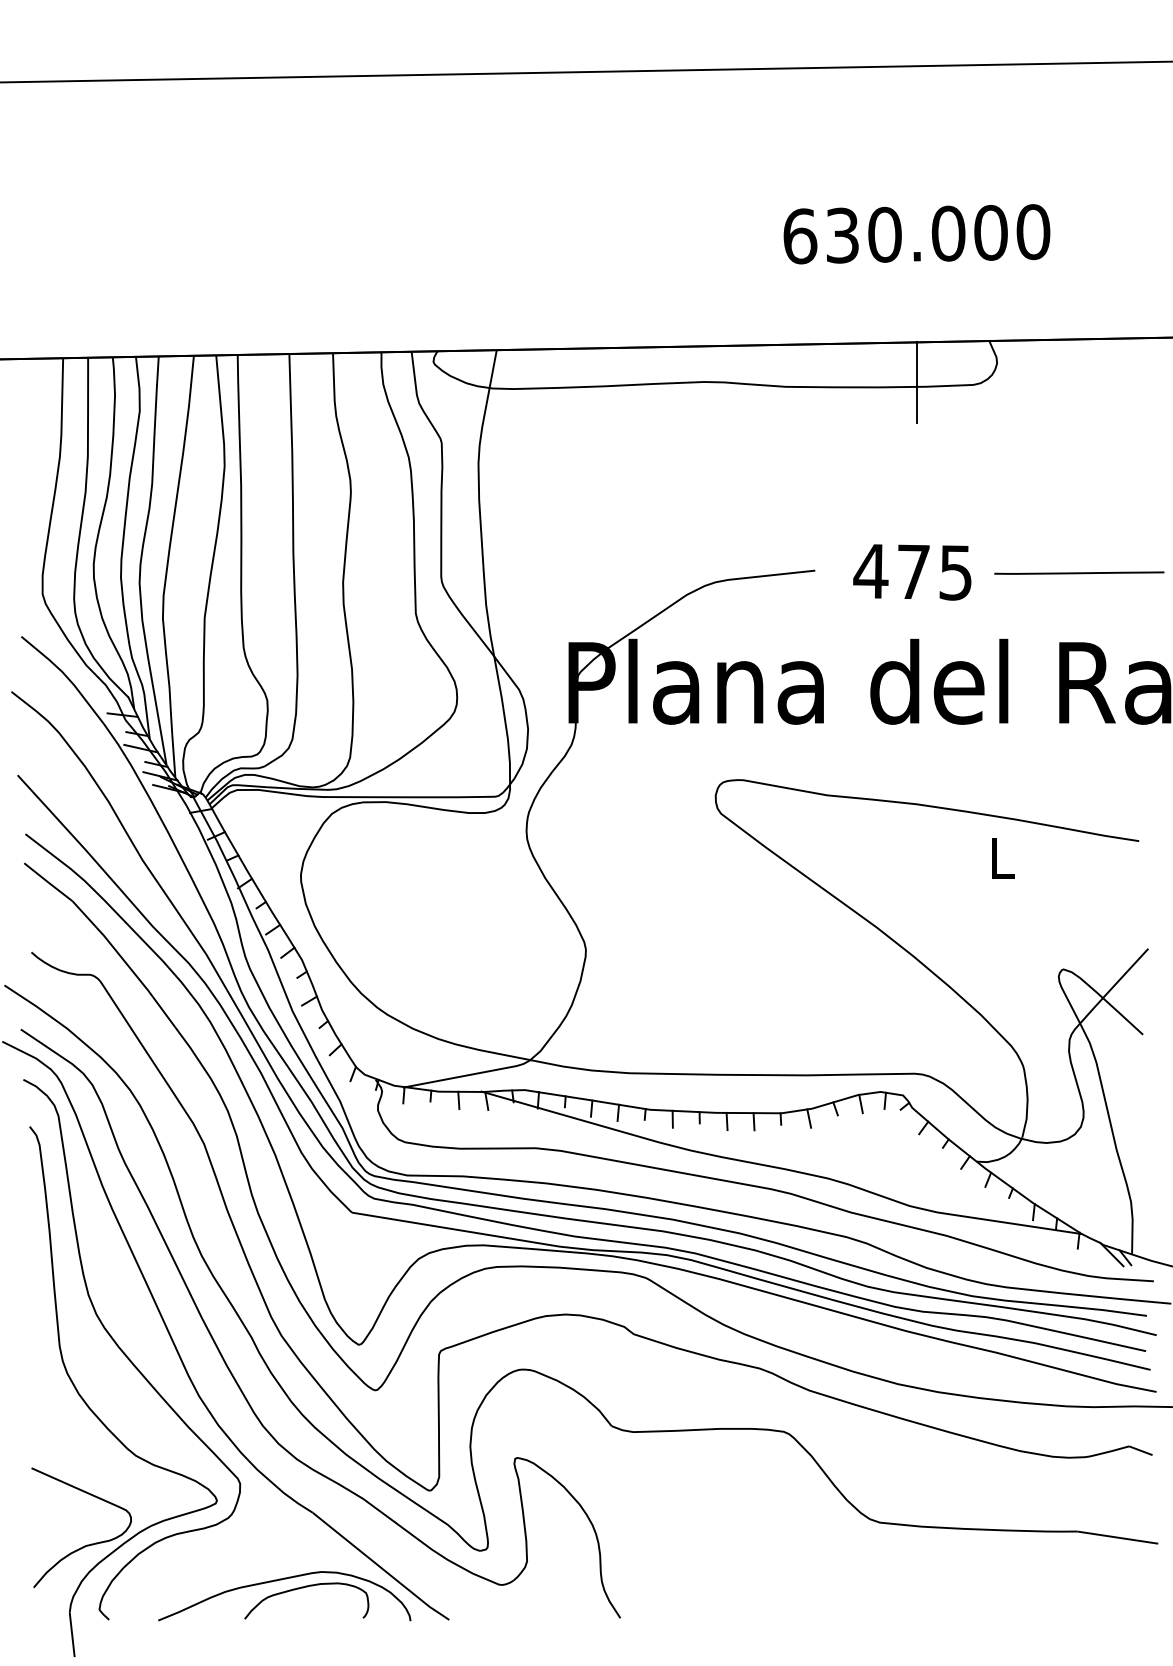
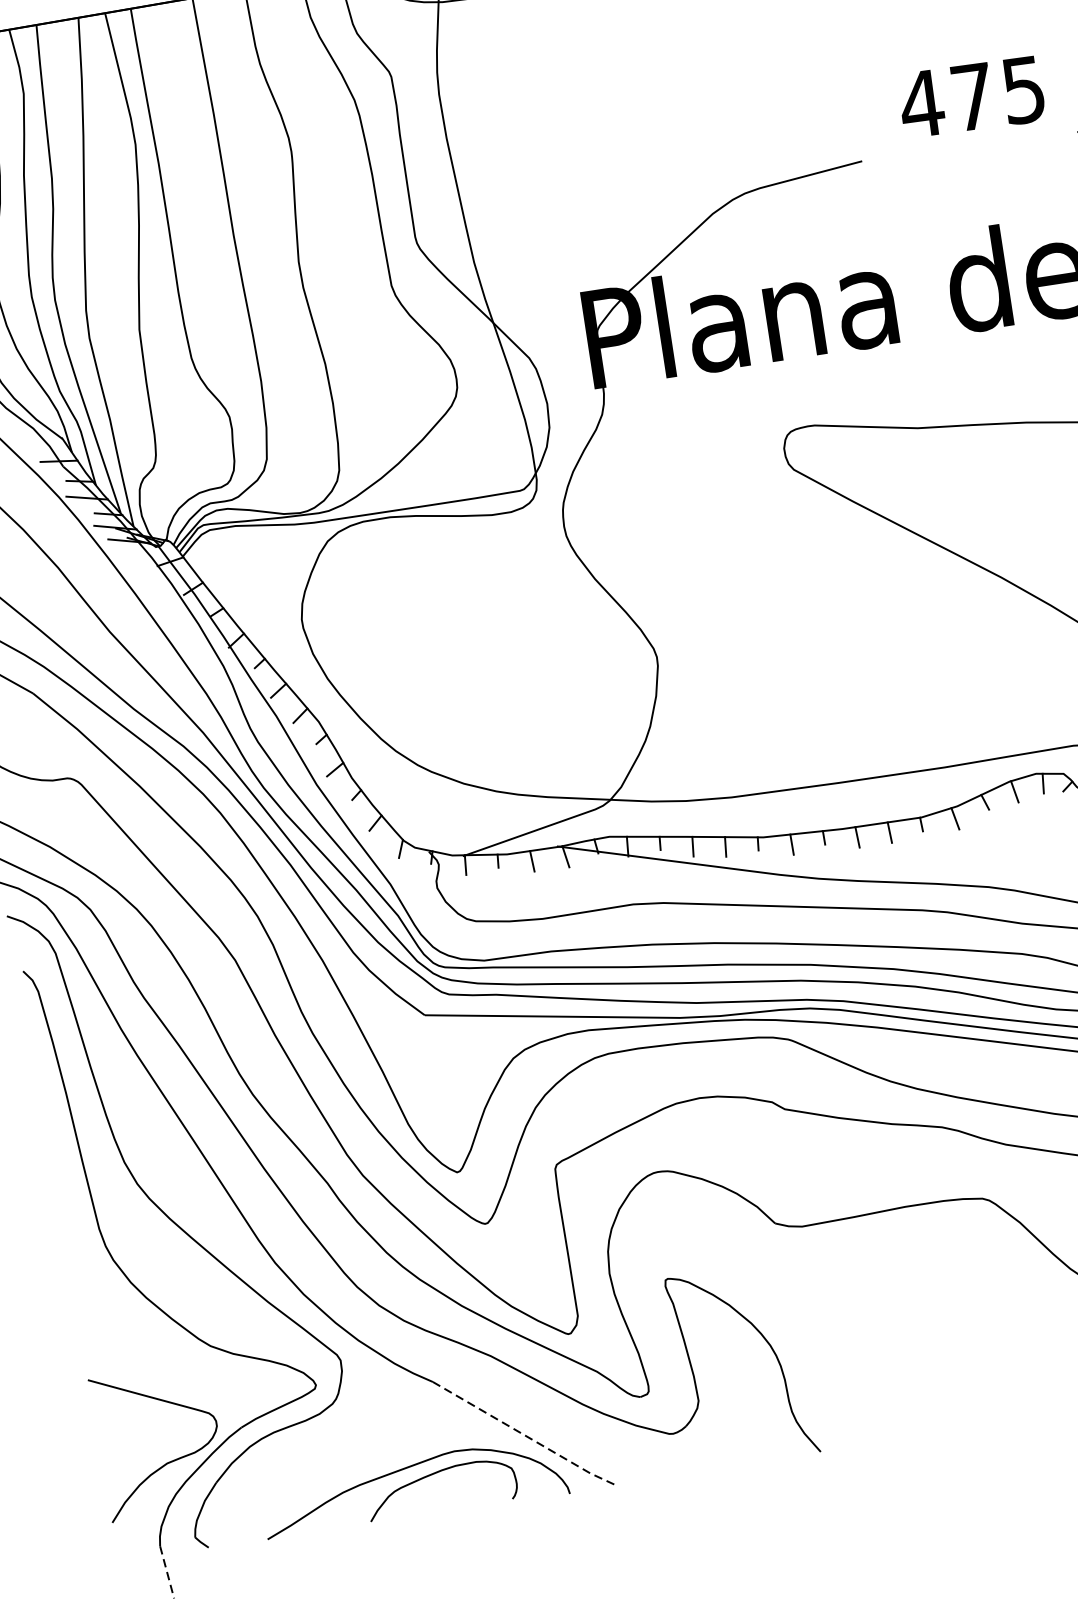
text: (912, 572) -> (971, 97), moved
line: (380, 1567) -> (524, 1435), solid -> dashed
line: (72, 1635) -> (167, 1573), solid -> dashed

